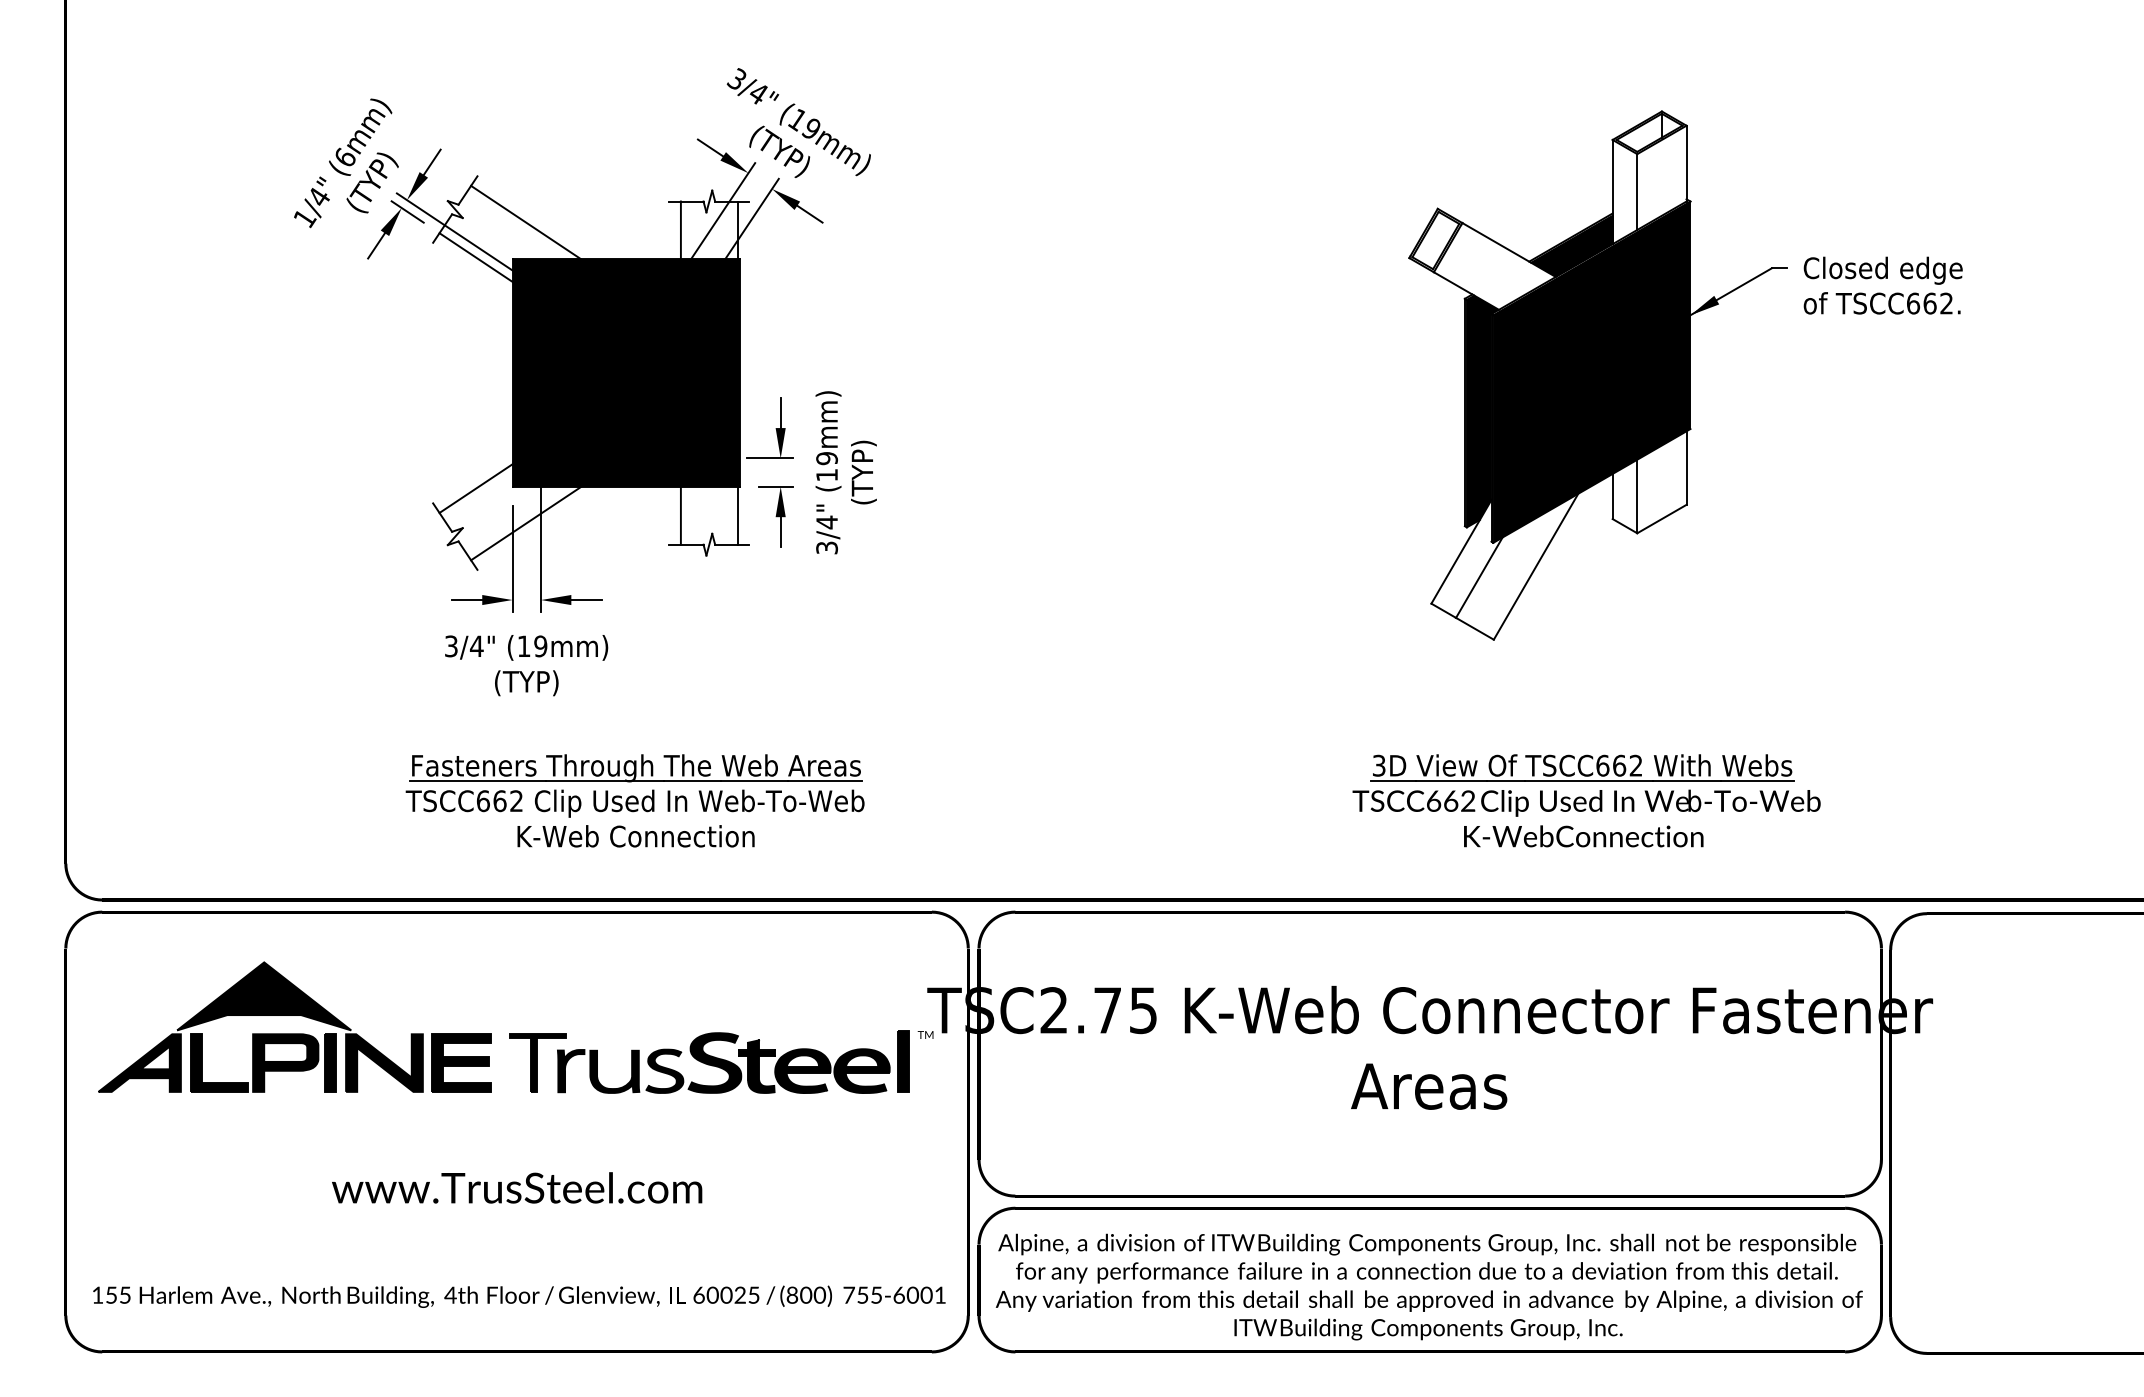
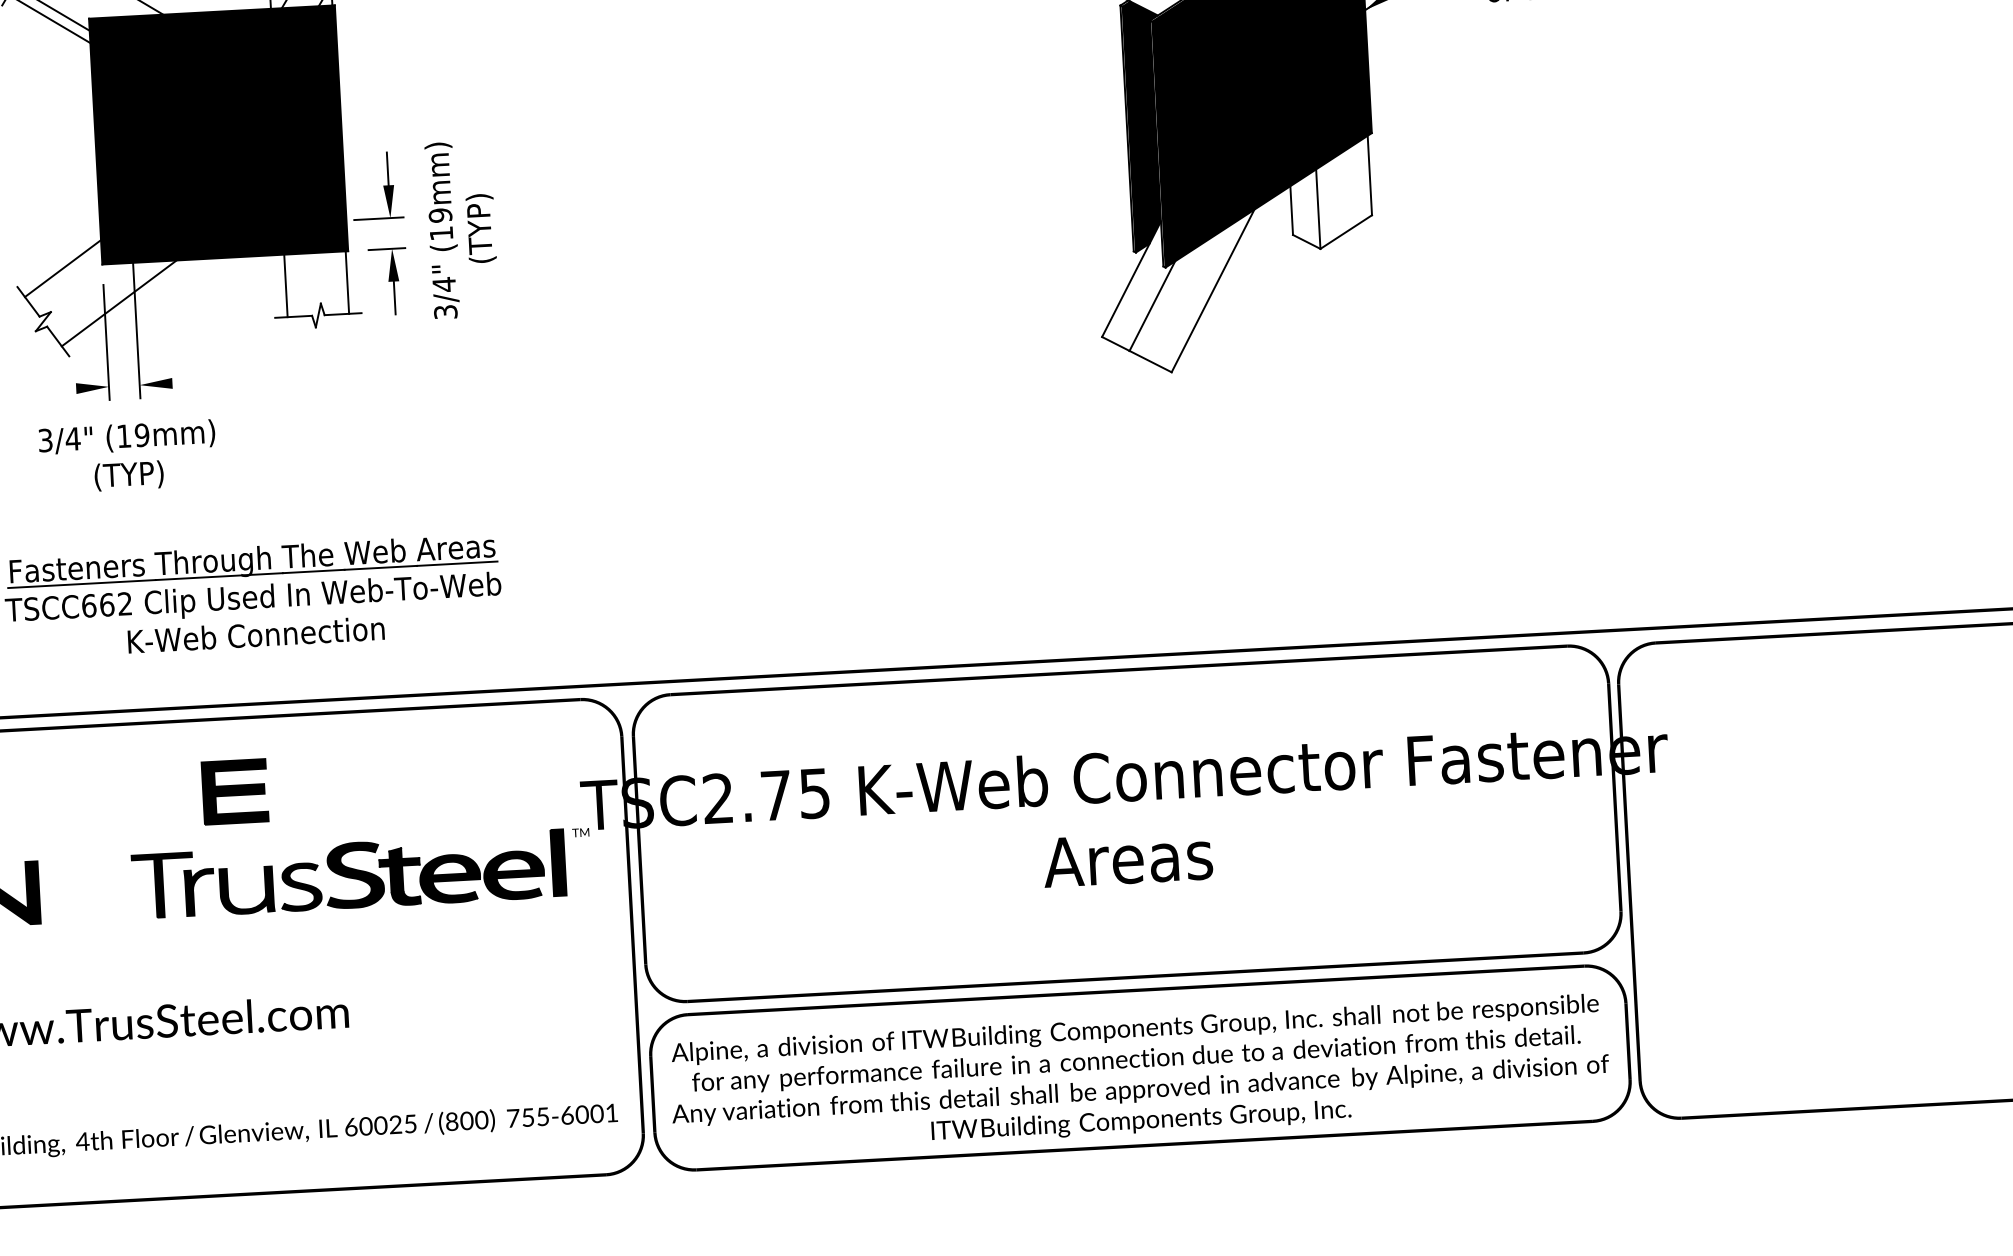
line: (466, 600) -> (59, 390), removed
line: (586, 600) -> (188, 383), removed
part: (1586, 800) -> (1281, 540), removed
part: (461, 1062) -> (234, 791), moved

